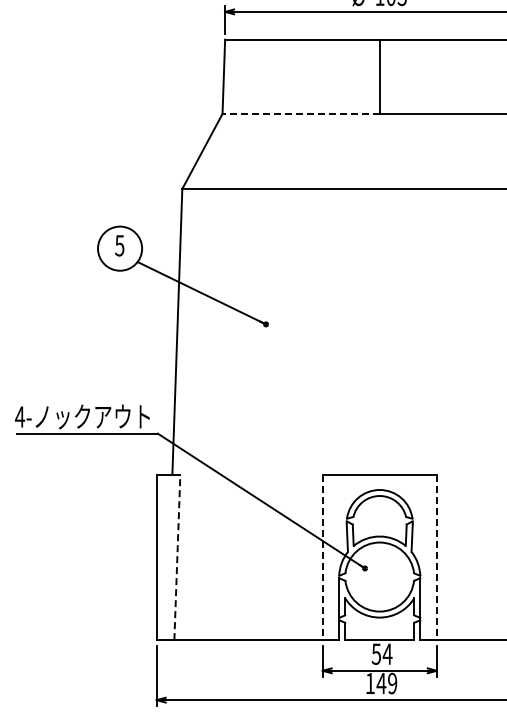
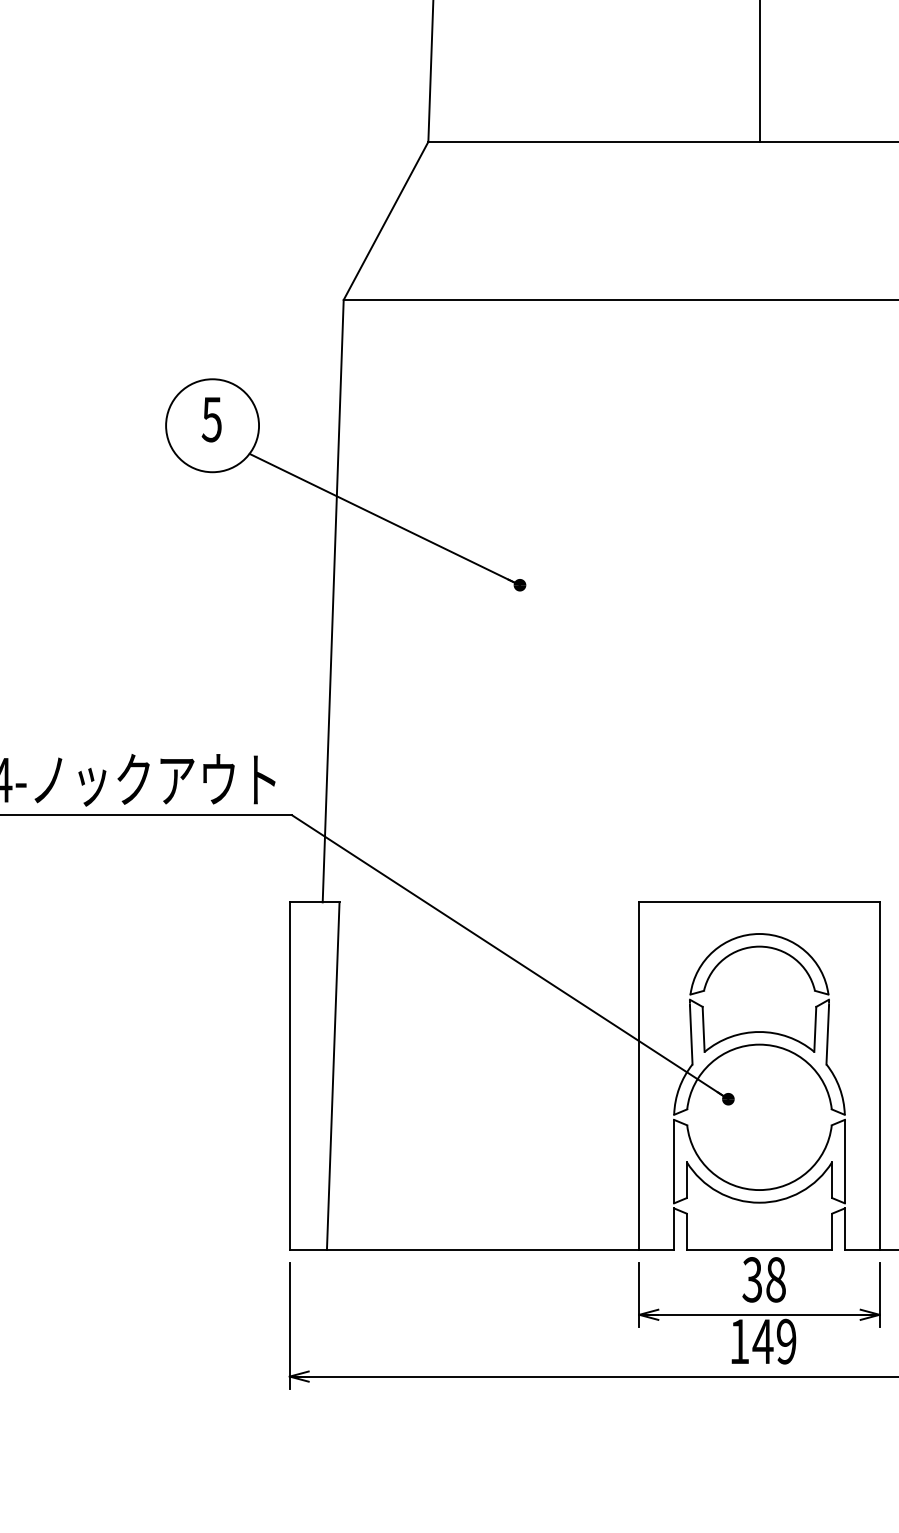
line: (301, 113) -> (594, 141), dashed -> solid
line: (177, 556) -> (333, 1074), dashed -> solid
line: (322, 557) -> (638, 1076), dashed -> solid
line: (436, 557) -> (878, 1076), dashed -> solid
text: (382, 653) -> (765, 1278), 54 -> 38

